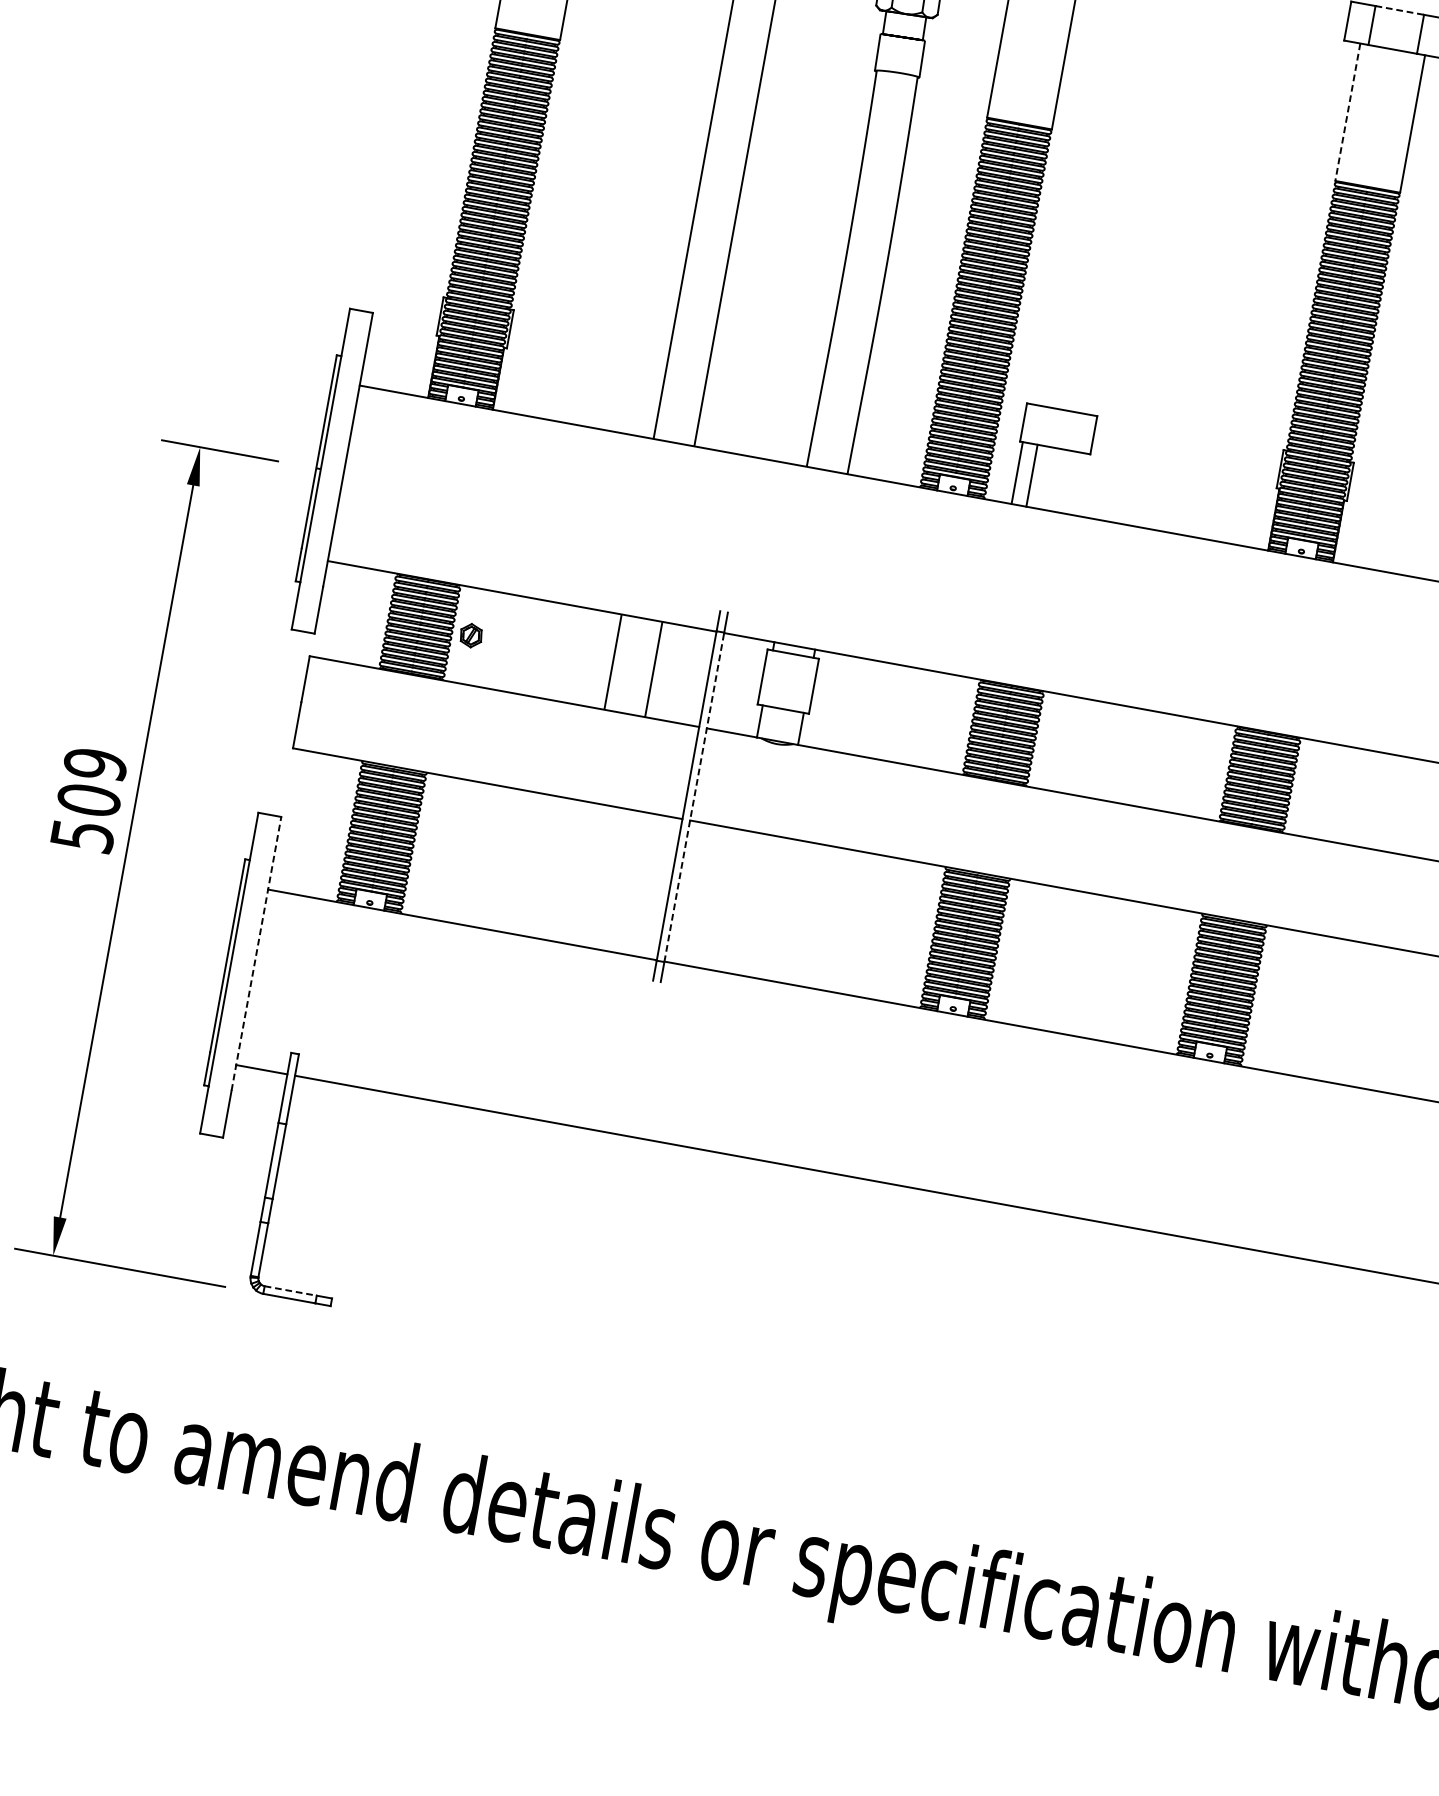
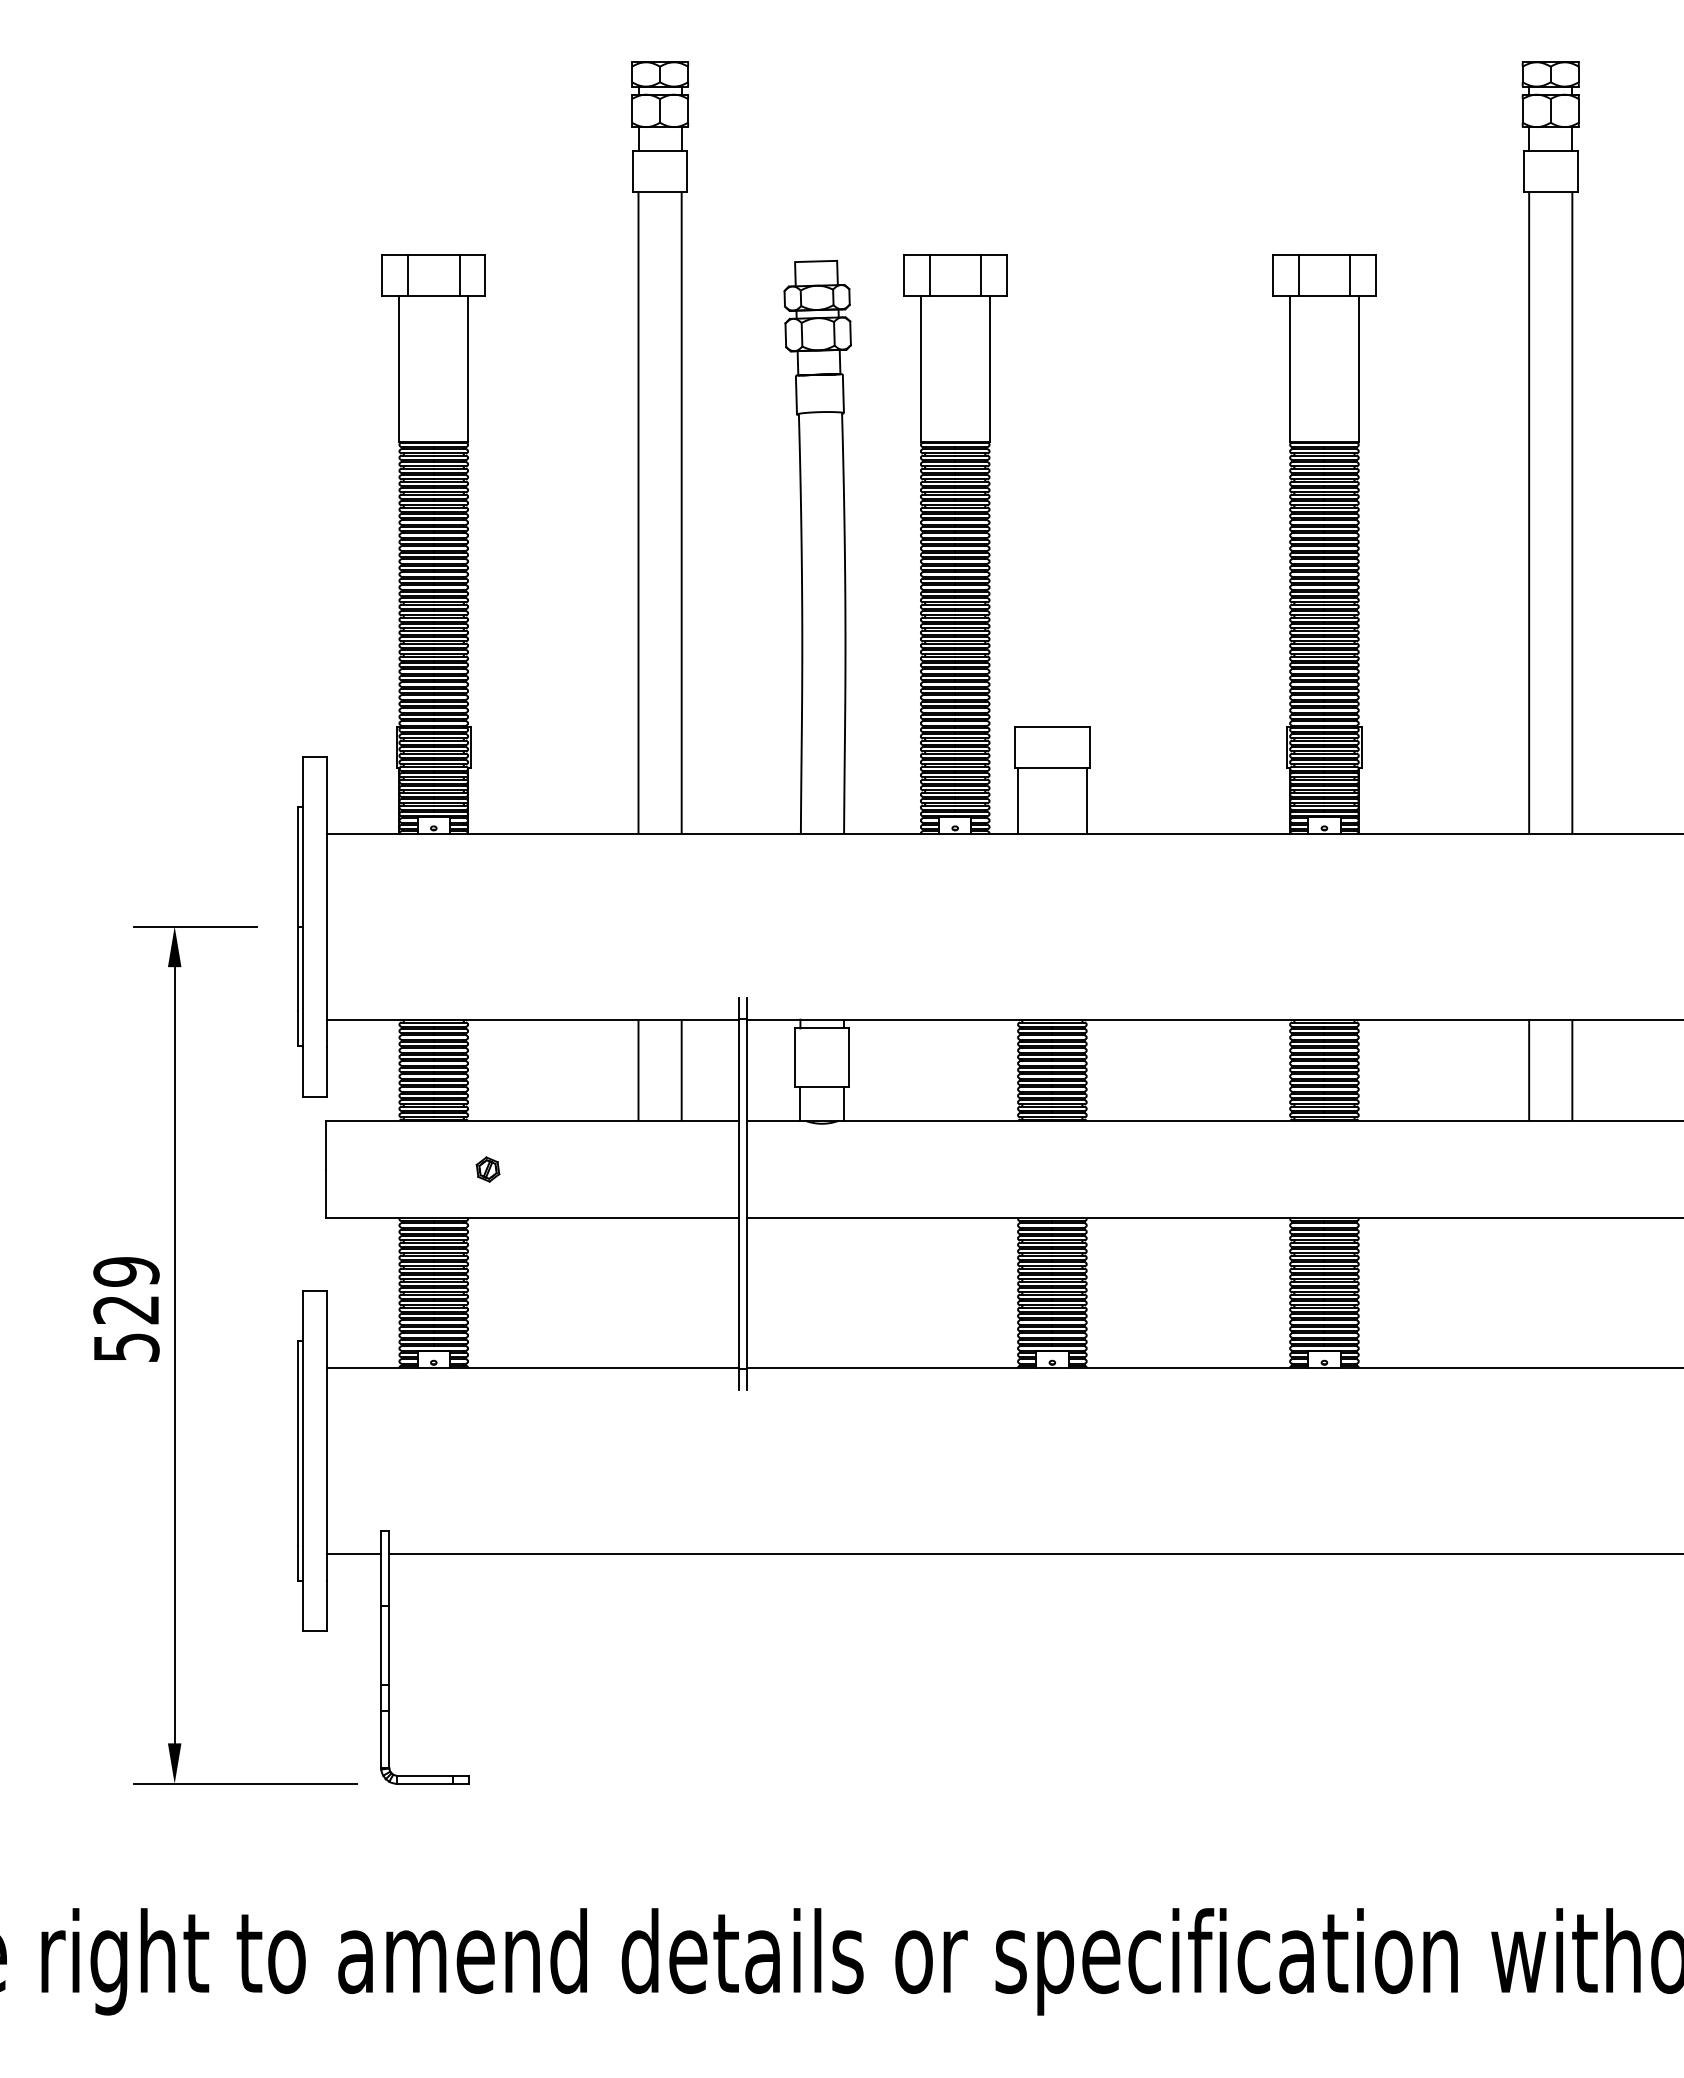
line: (1399, 10) -> (1324, 254), dashed -> solid
line: (1348, 112) -> (1290, 368), dashed -> solid
line: (1031, 475) -> (1086, 800), moved
part: (470, 635) -> (487, 1169), moved
line: (694, 797) -> (747, 1193), dashed -> solid
text: (89, 800) -> (126, 1309), 509 -> 529
line: (256, 953) -> (326, 1435), dashed -> solid
line: (290, 1290) -> (424, 1775), dashed -> solid

